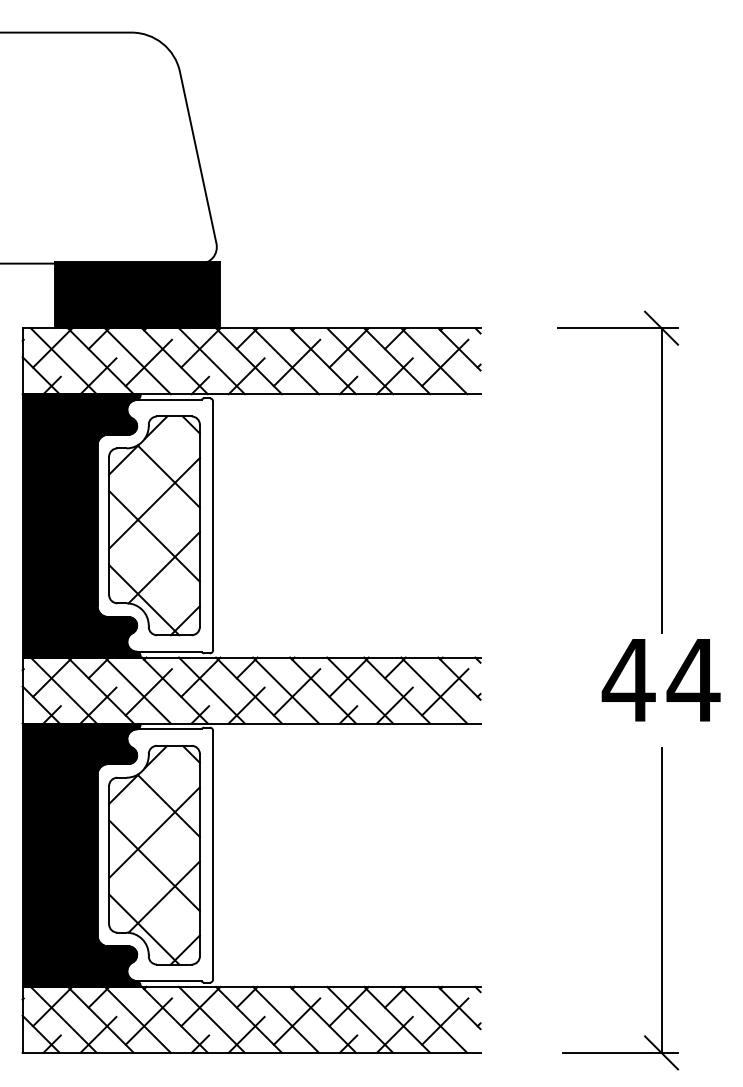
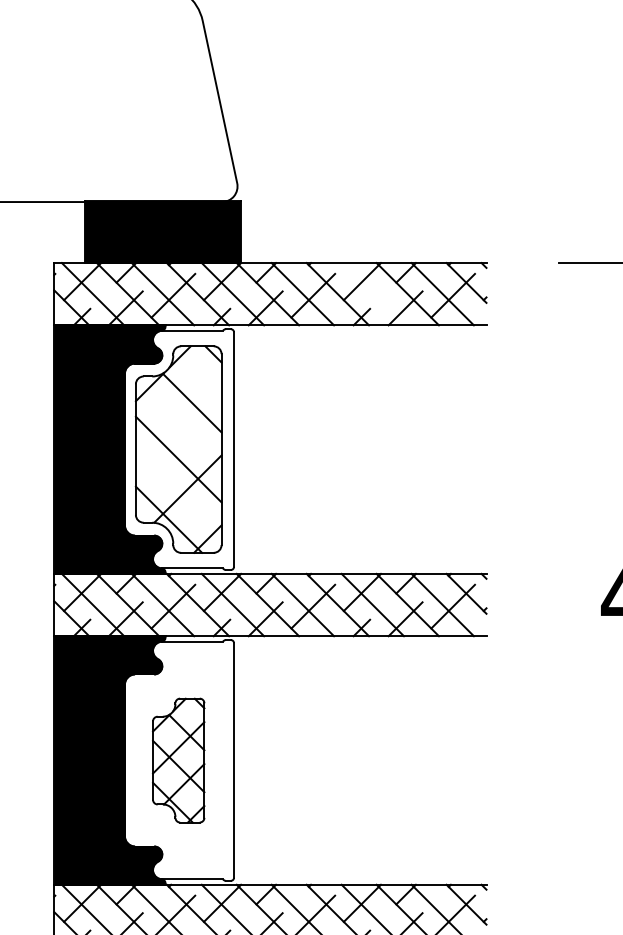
line: (360, 361) -> (373, 294), removed
line: (154, 503) -> (178, 428), removed
part: (154, 855) -> (178, 760), size x0.6

